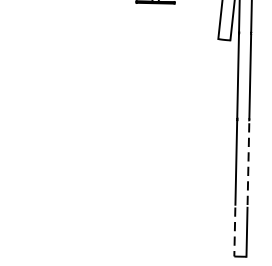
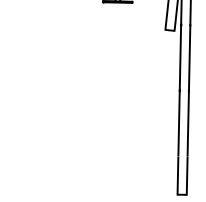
line: (248, 162) -> (188, 123), dashed -> solid
line: (234, 232) -> (177, 176), dashed -> solid

